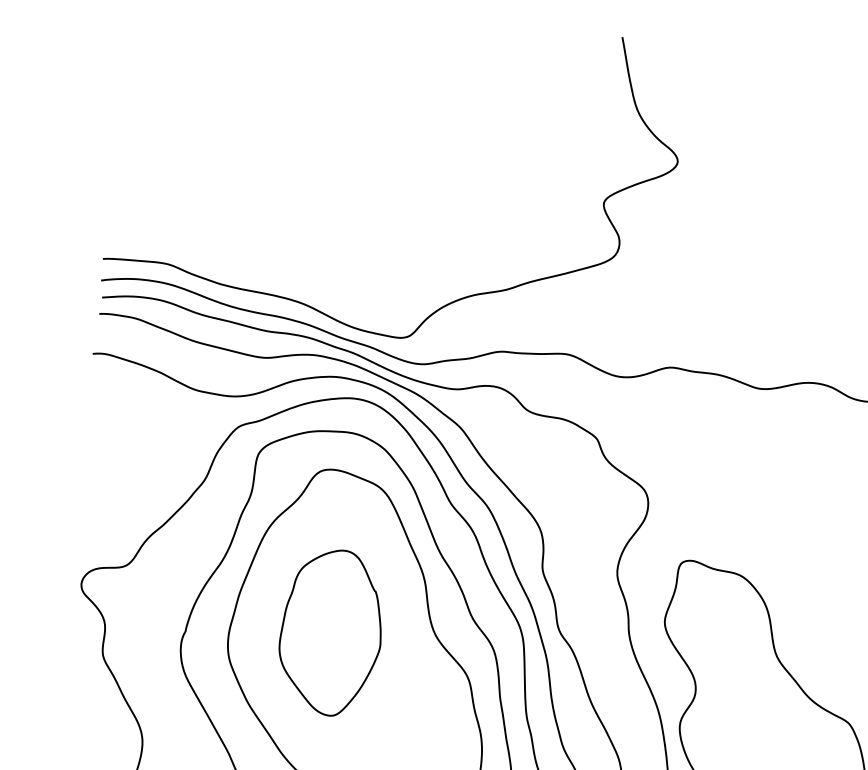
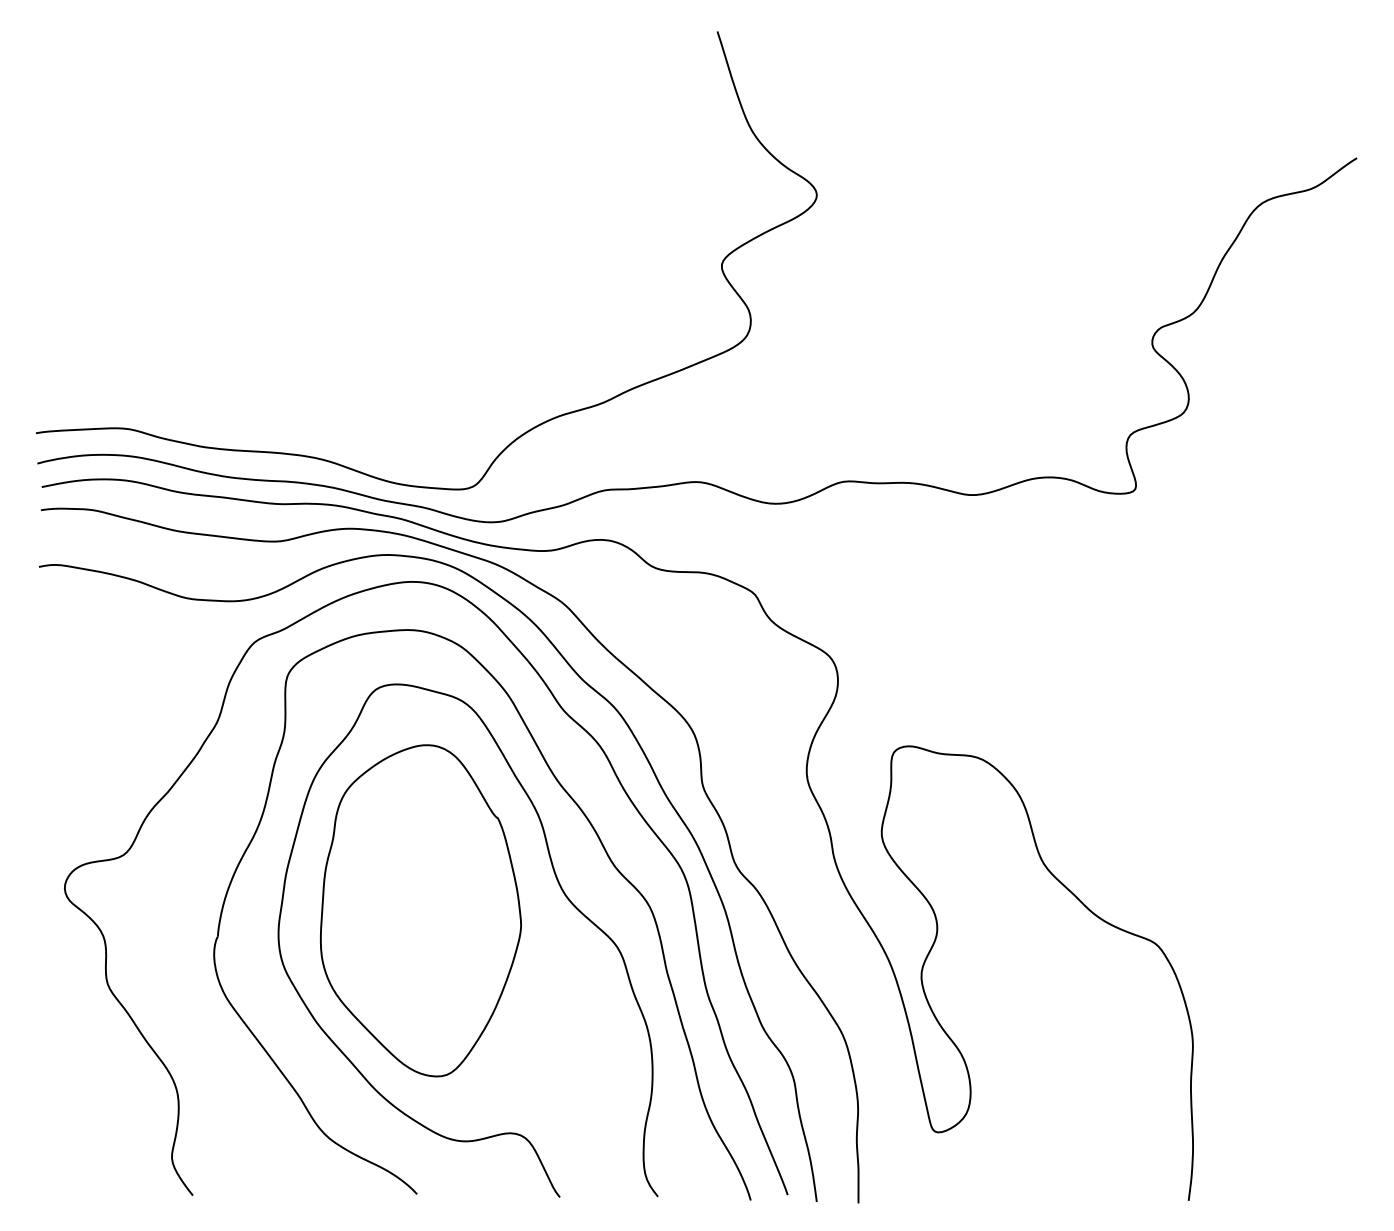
part: (331, 632) -> (420, 910), size x1.43

